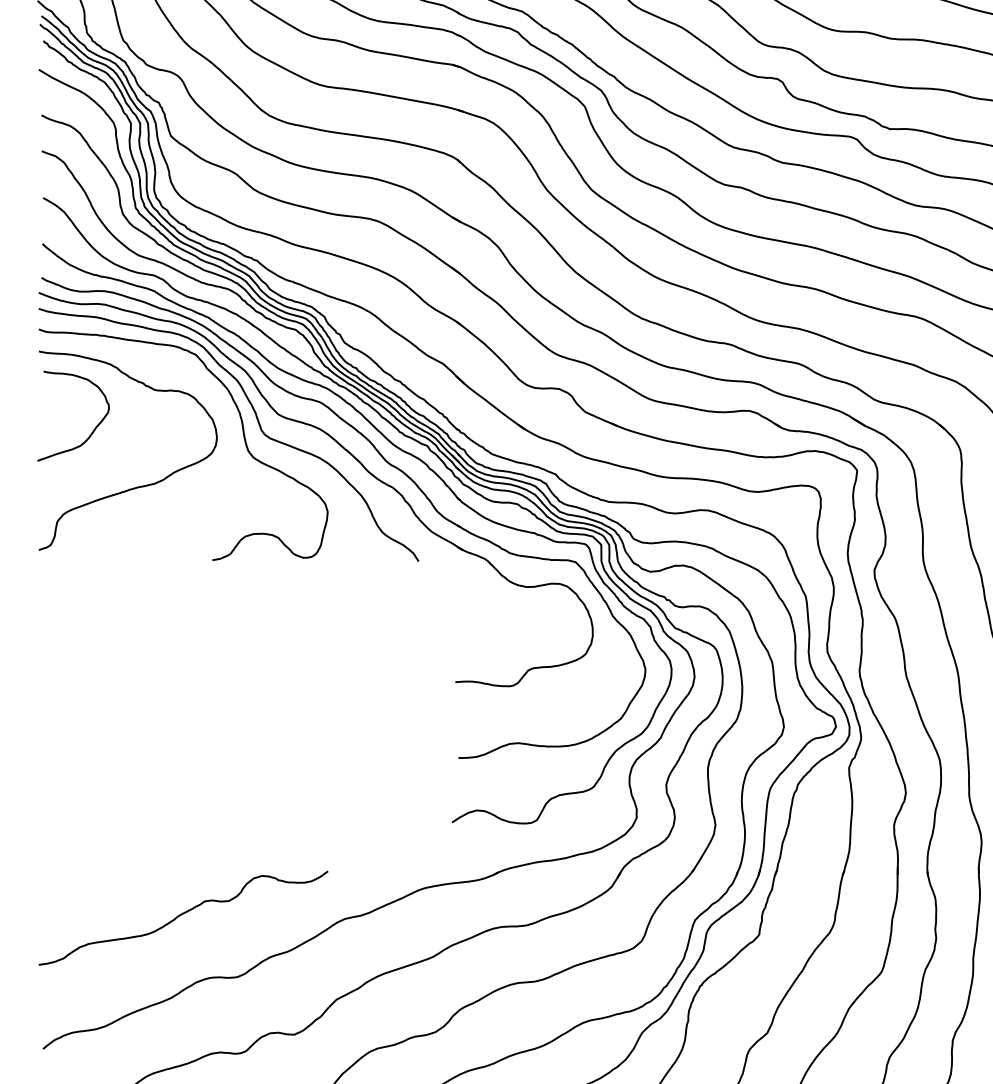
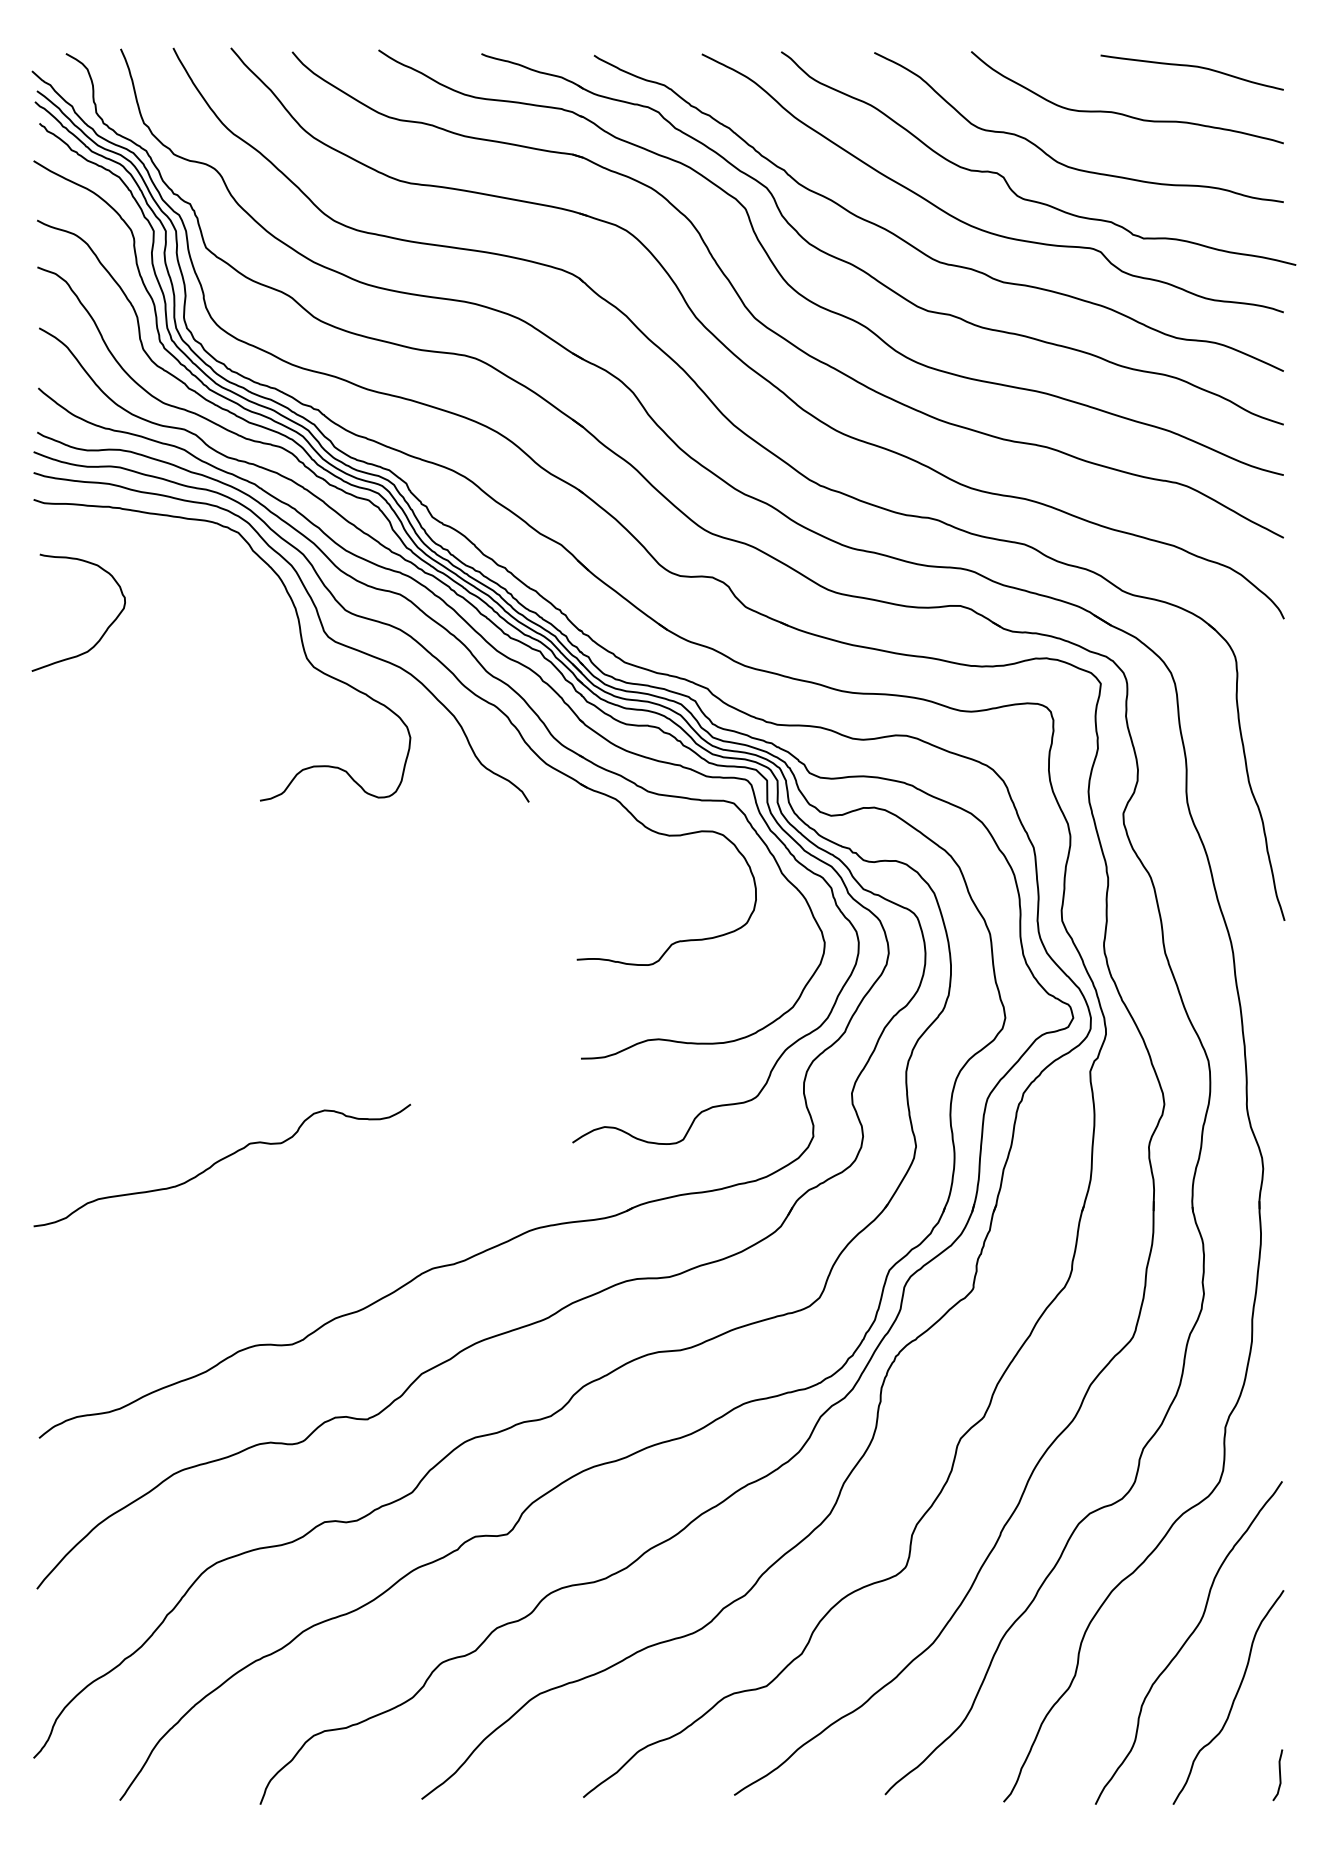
curve: (137, 486) -> (162, 704), removed
curve: (182, 915) -> (220, 1161), moved

